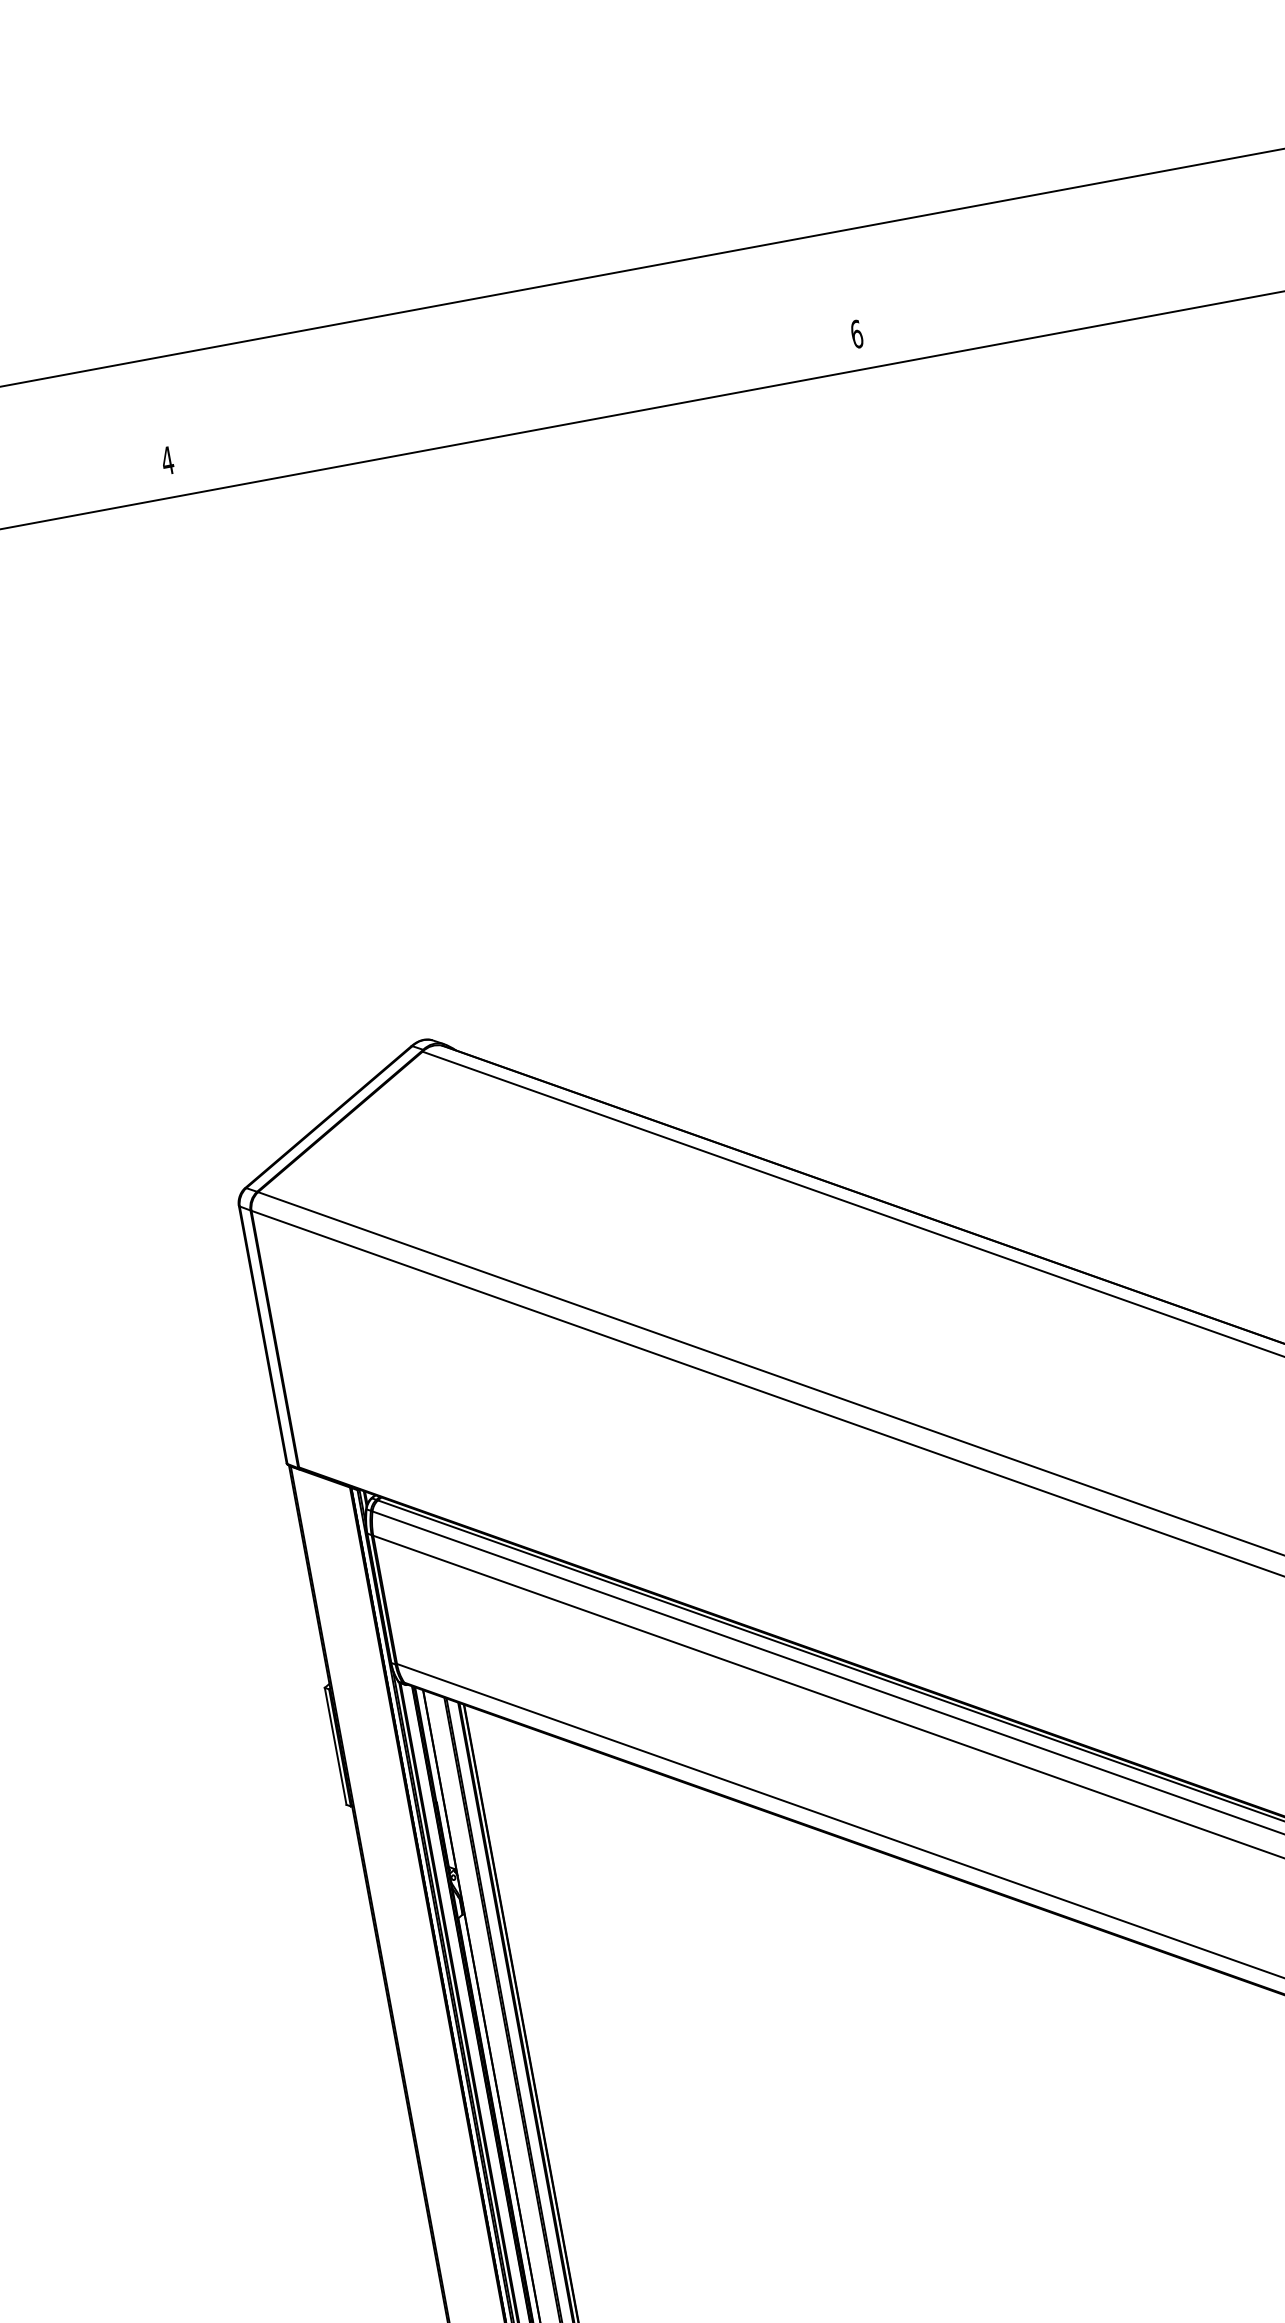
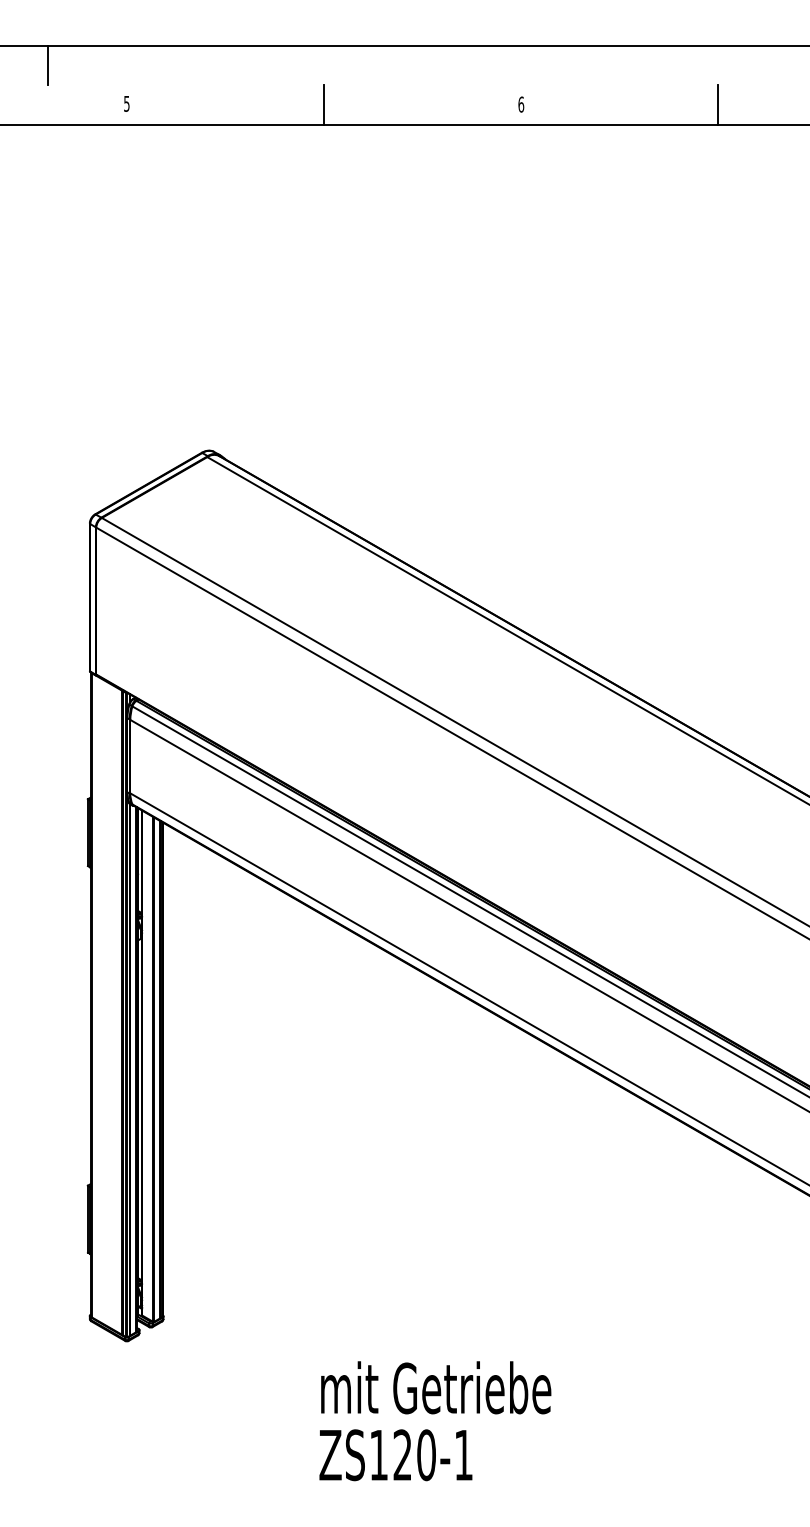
line: (1201, 270) -> (718, 104), added
line: (511, 398) -> (323, 104), added
line: (16, 419) -> (47, 65), added
text: (166, 460) -> (126, 103), 4 -> 5

